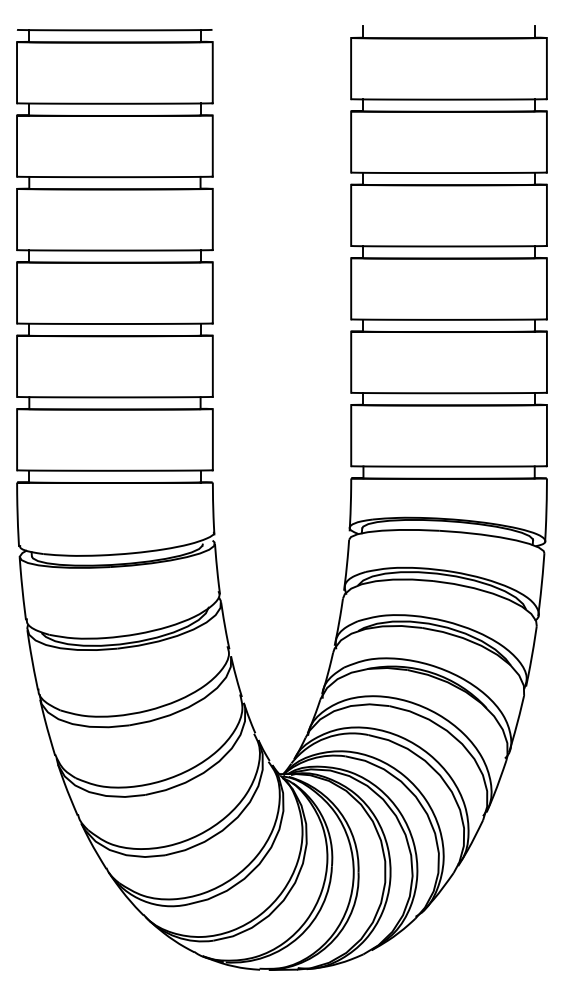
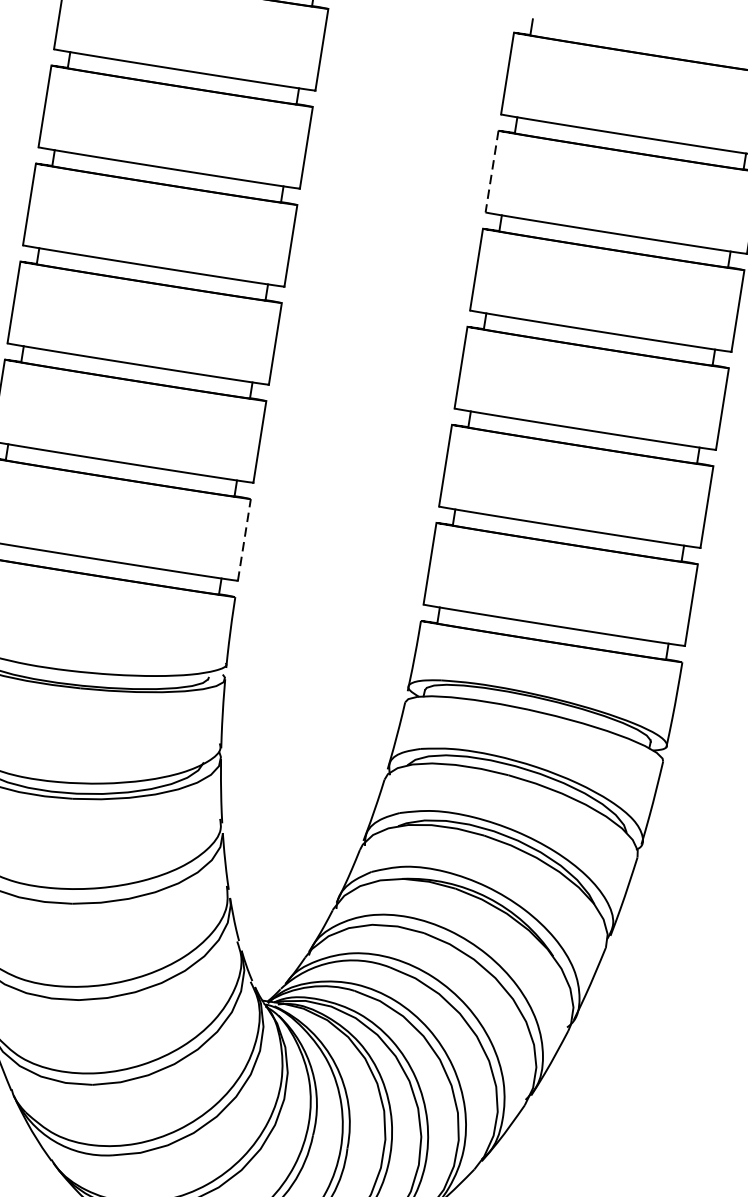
line: (351, 142) -> (492, 172), solid -> dashed
line: (212, 439) -> (243, 539), solid -> dashed

